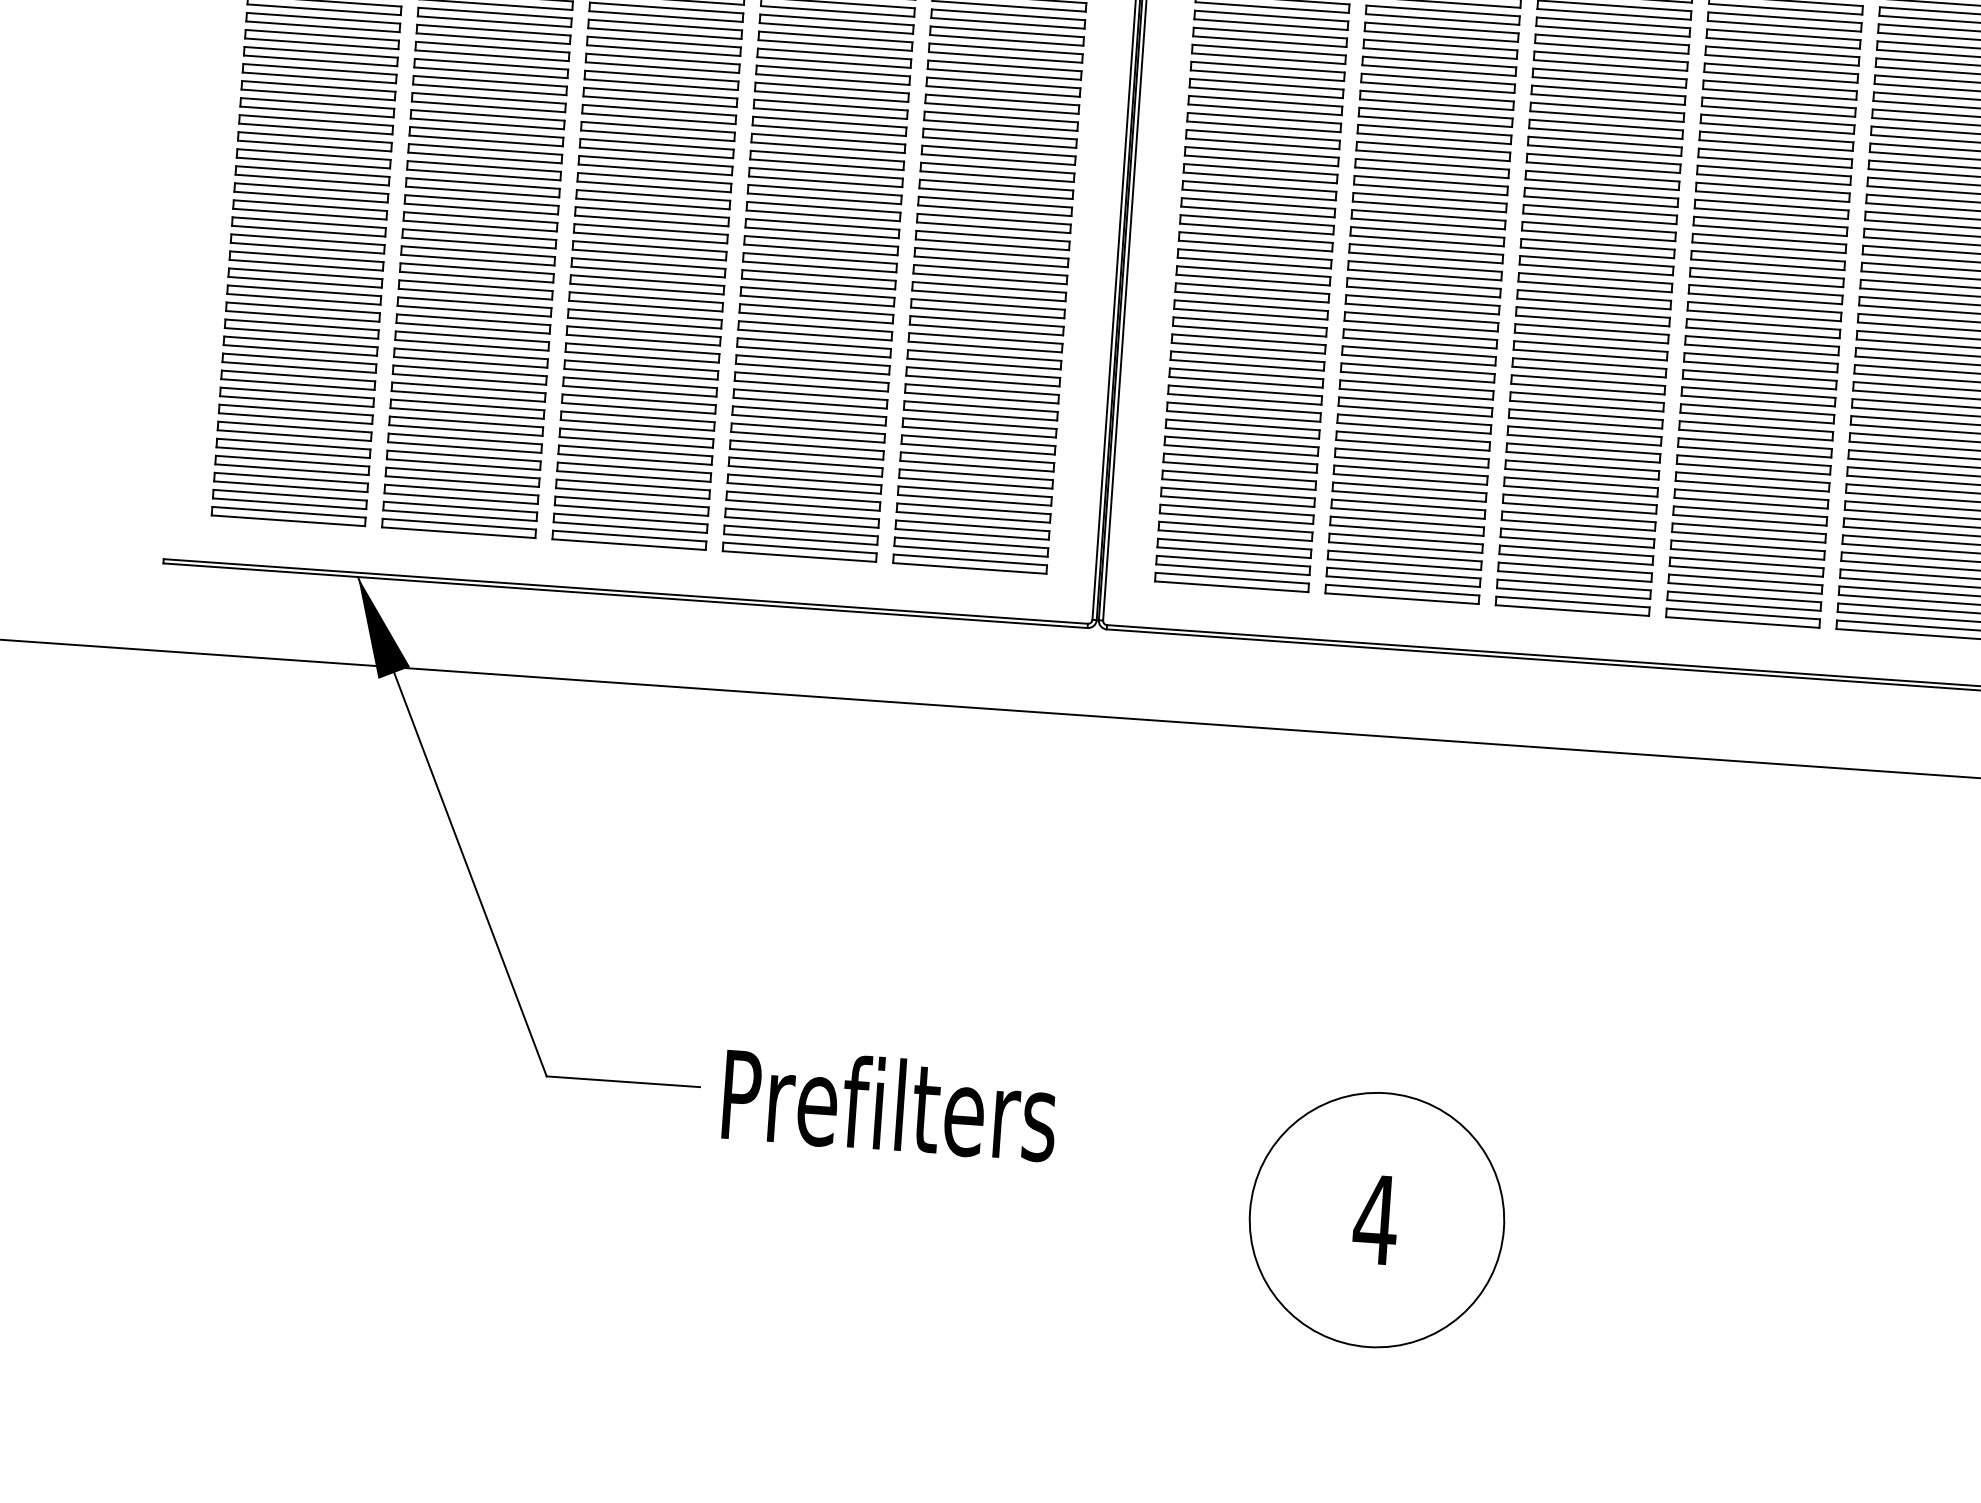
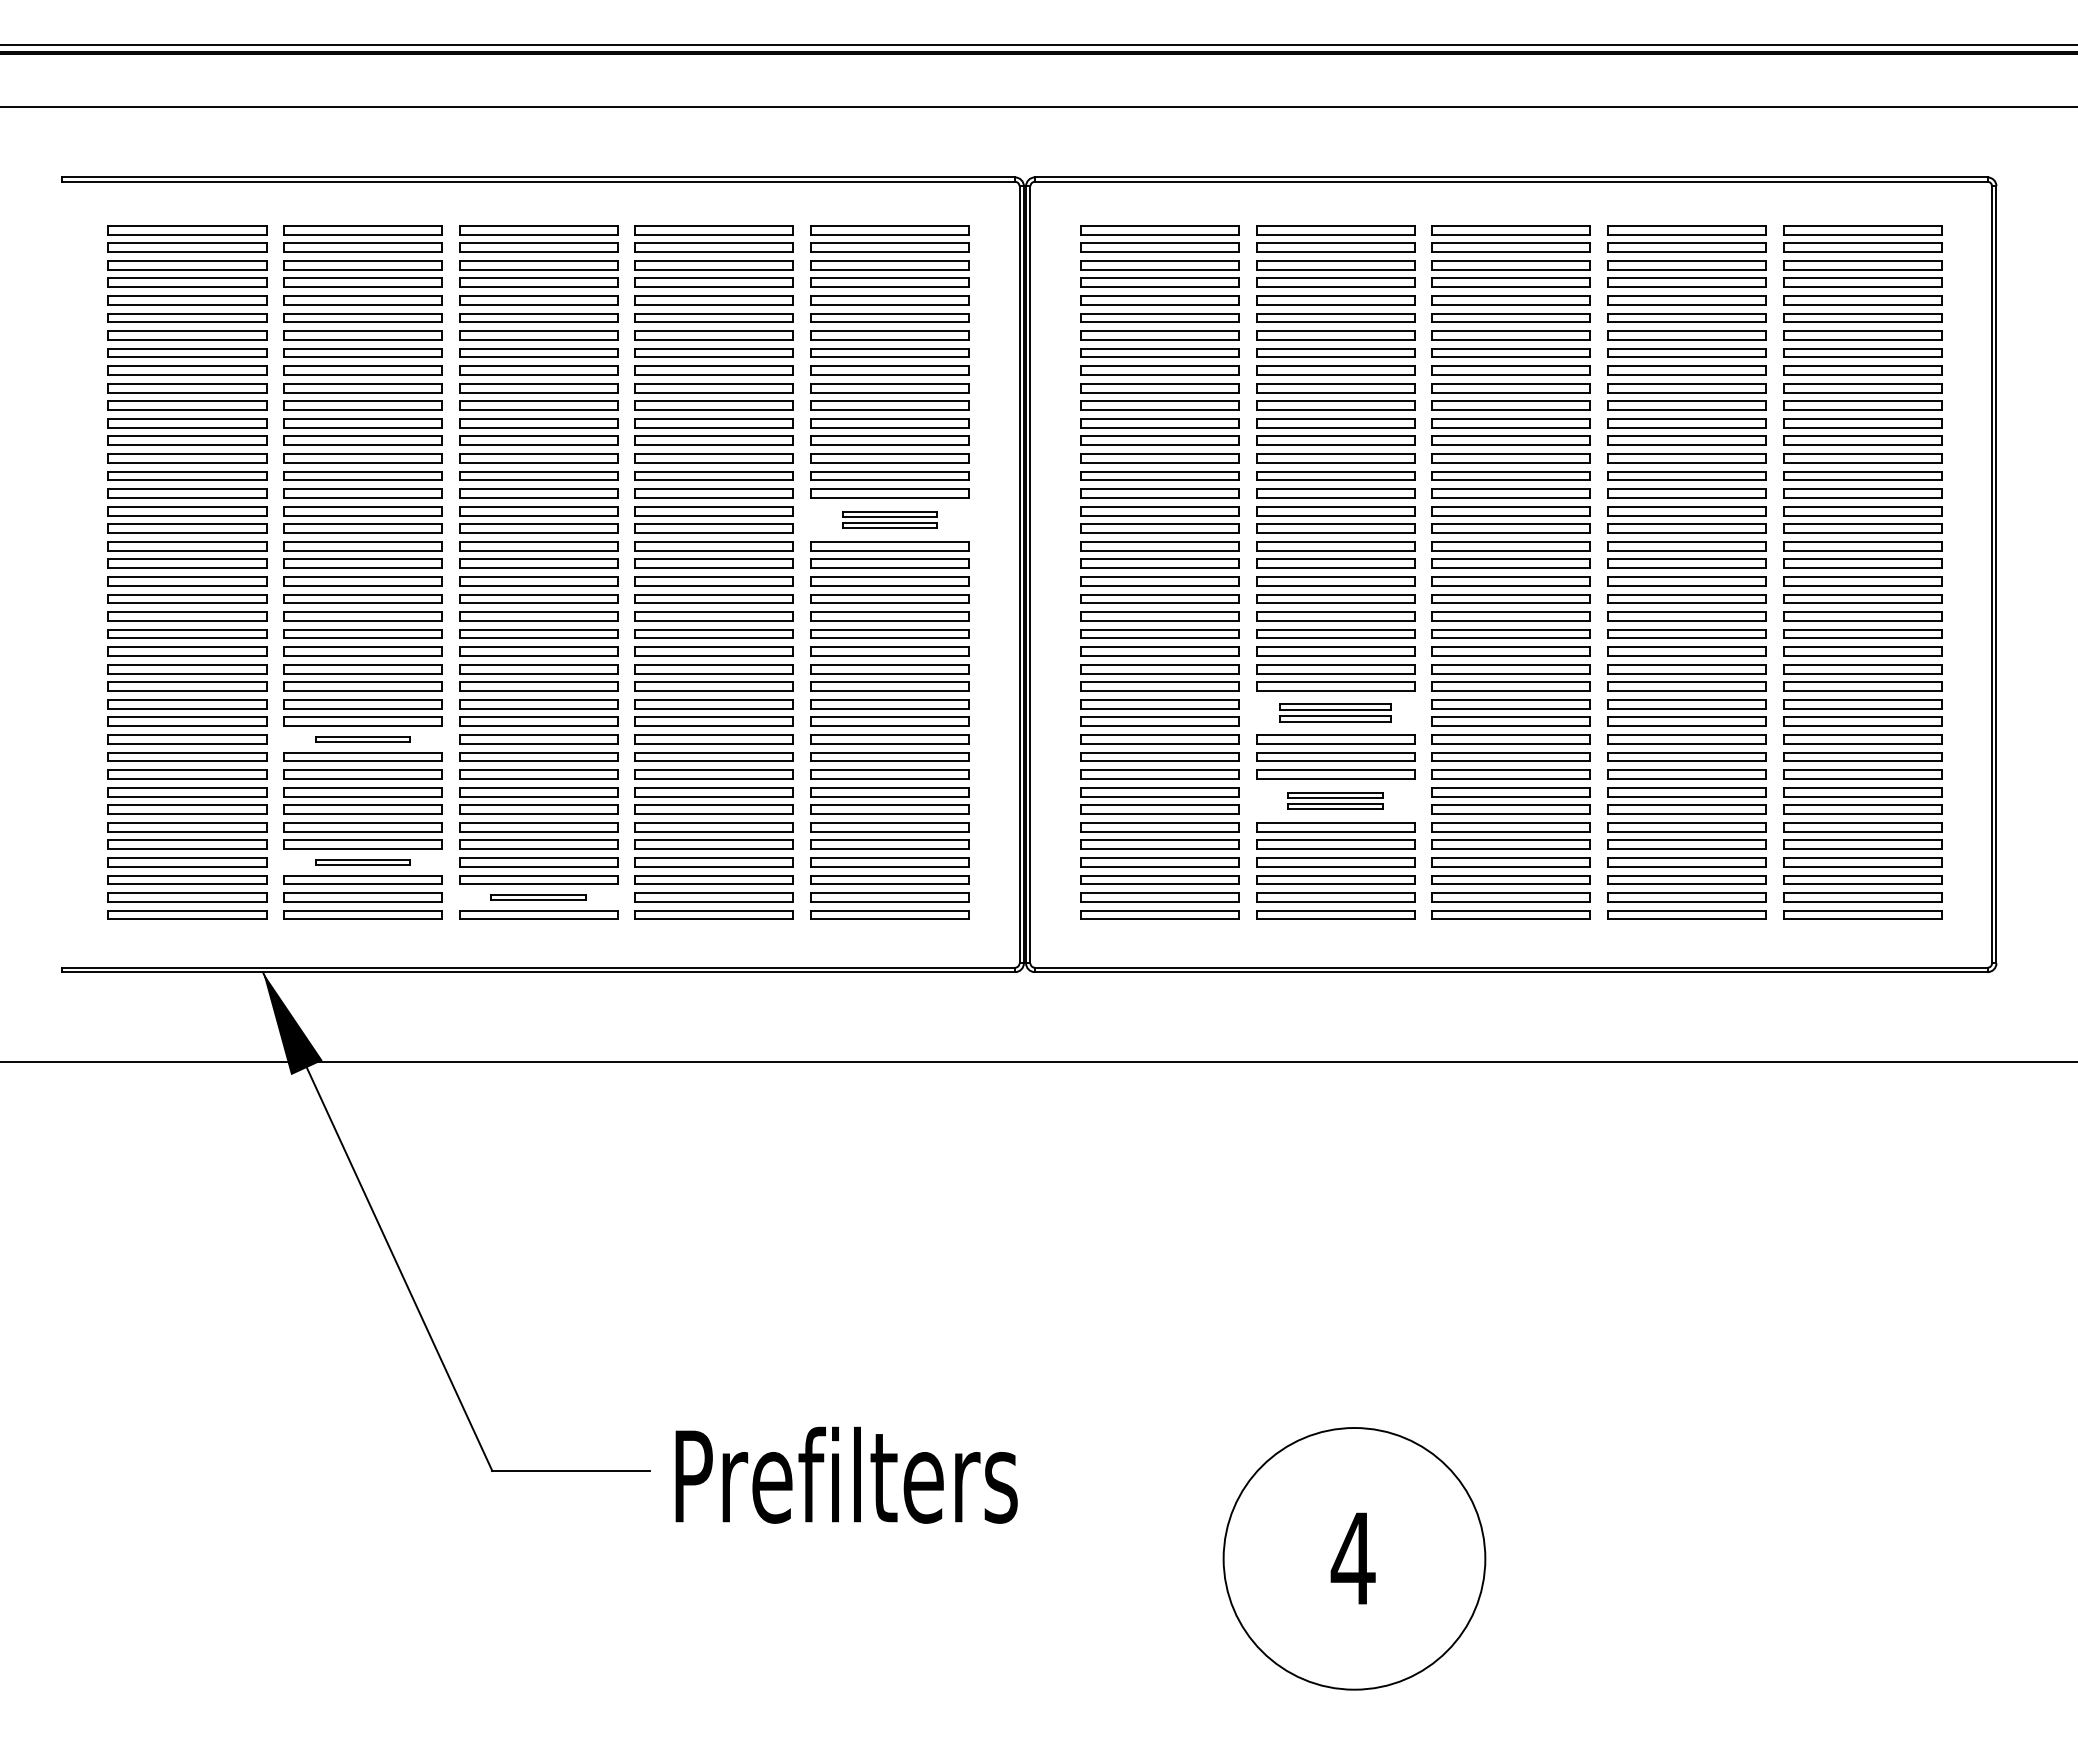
part: (996, 180) -> (889, 519), size x0.6
part: (470, 358) -> (362, 739), size x0.6
part: (1415, 397) -> (1335, 712), size x0.7
part: (462, 477) -> (362, 862), size x0.6
part: (1410, 483) -> (1335, 800), size x0.6
part: (630, 523) -> (538, 897), size x0.6

